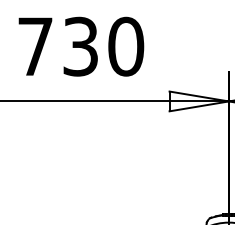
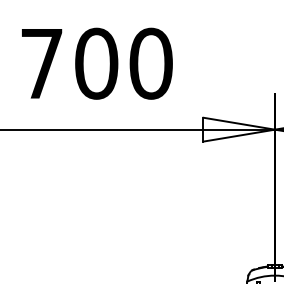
text: (80, 46) -> (96, 63), 730 -> 700

